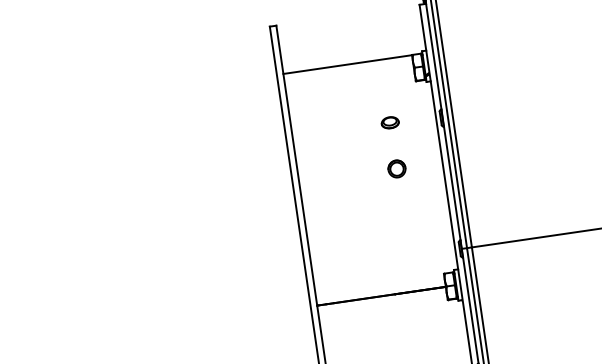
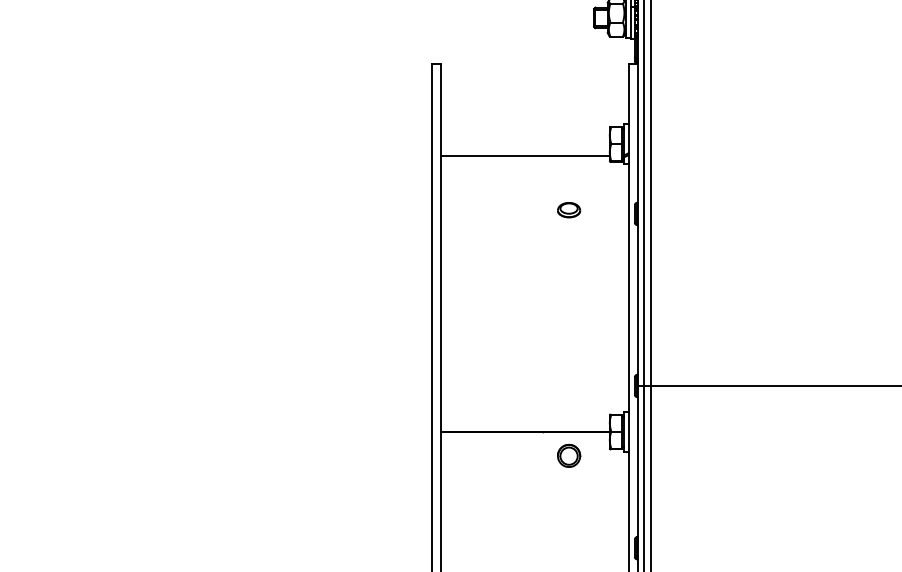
line: (347, 64) -> (524, 156), moved
part: (397, 168) -> (569, 455), moved

